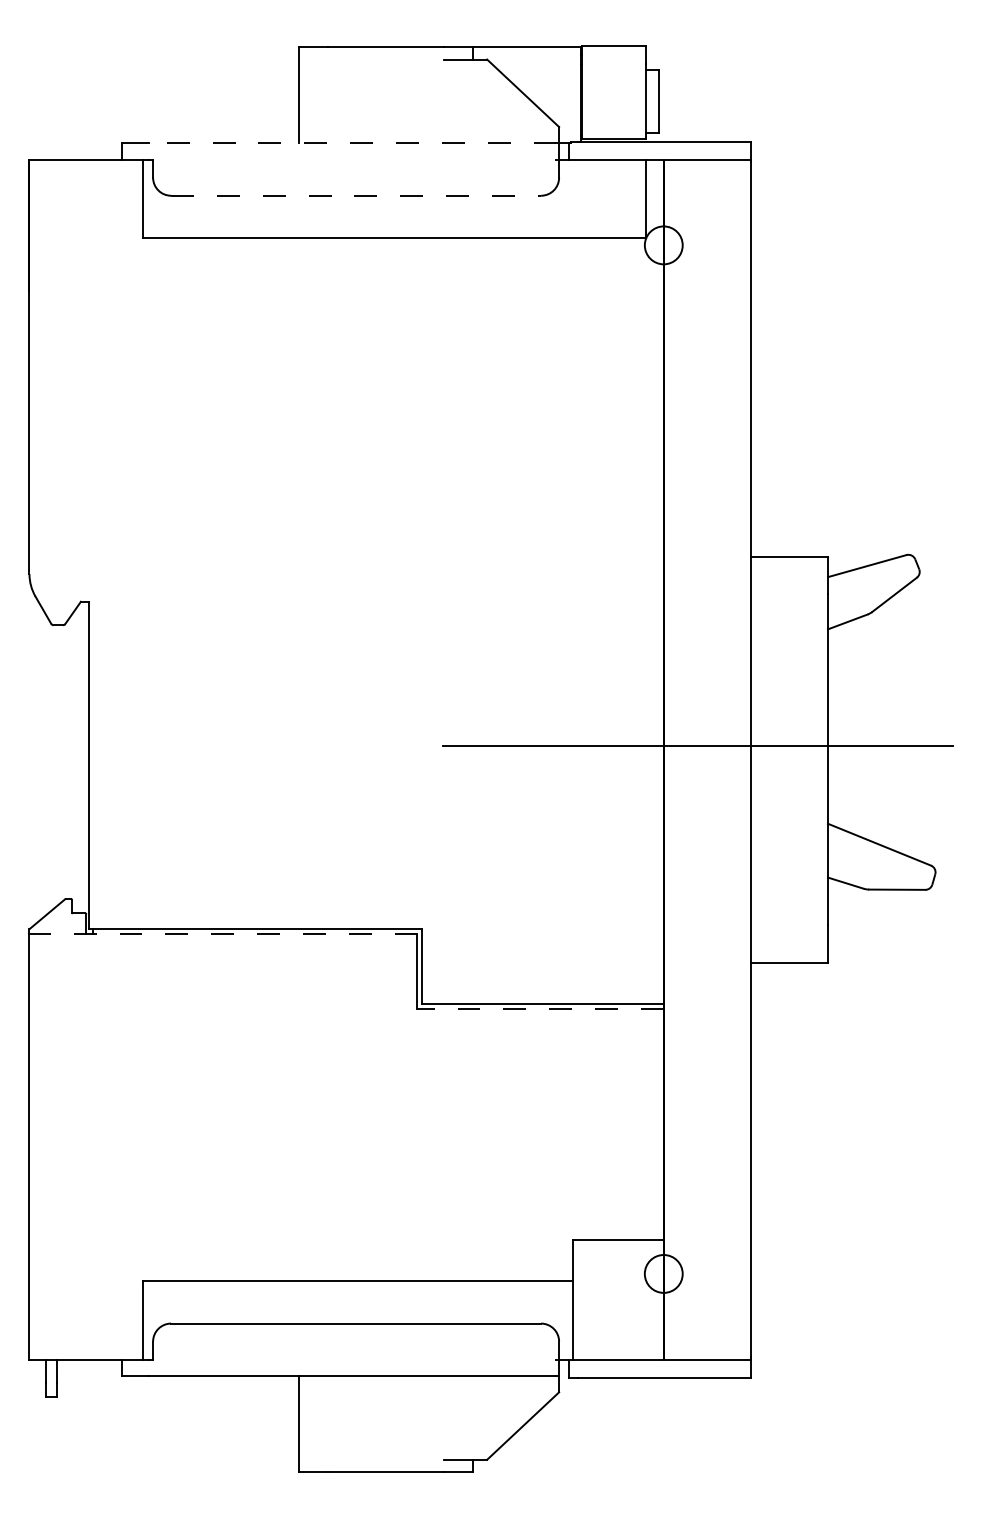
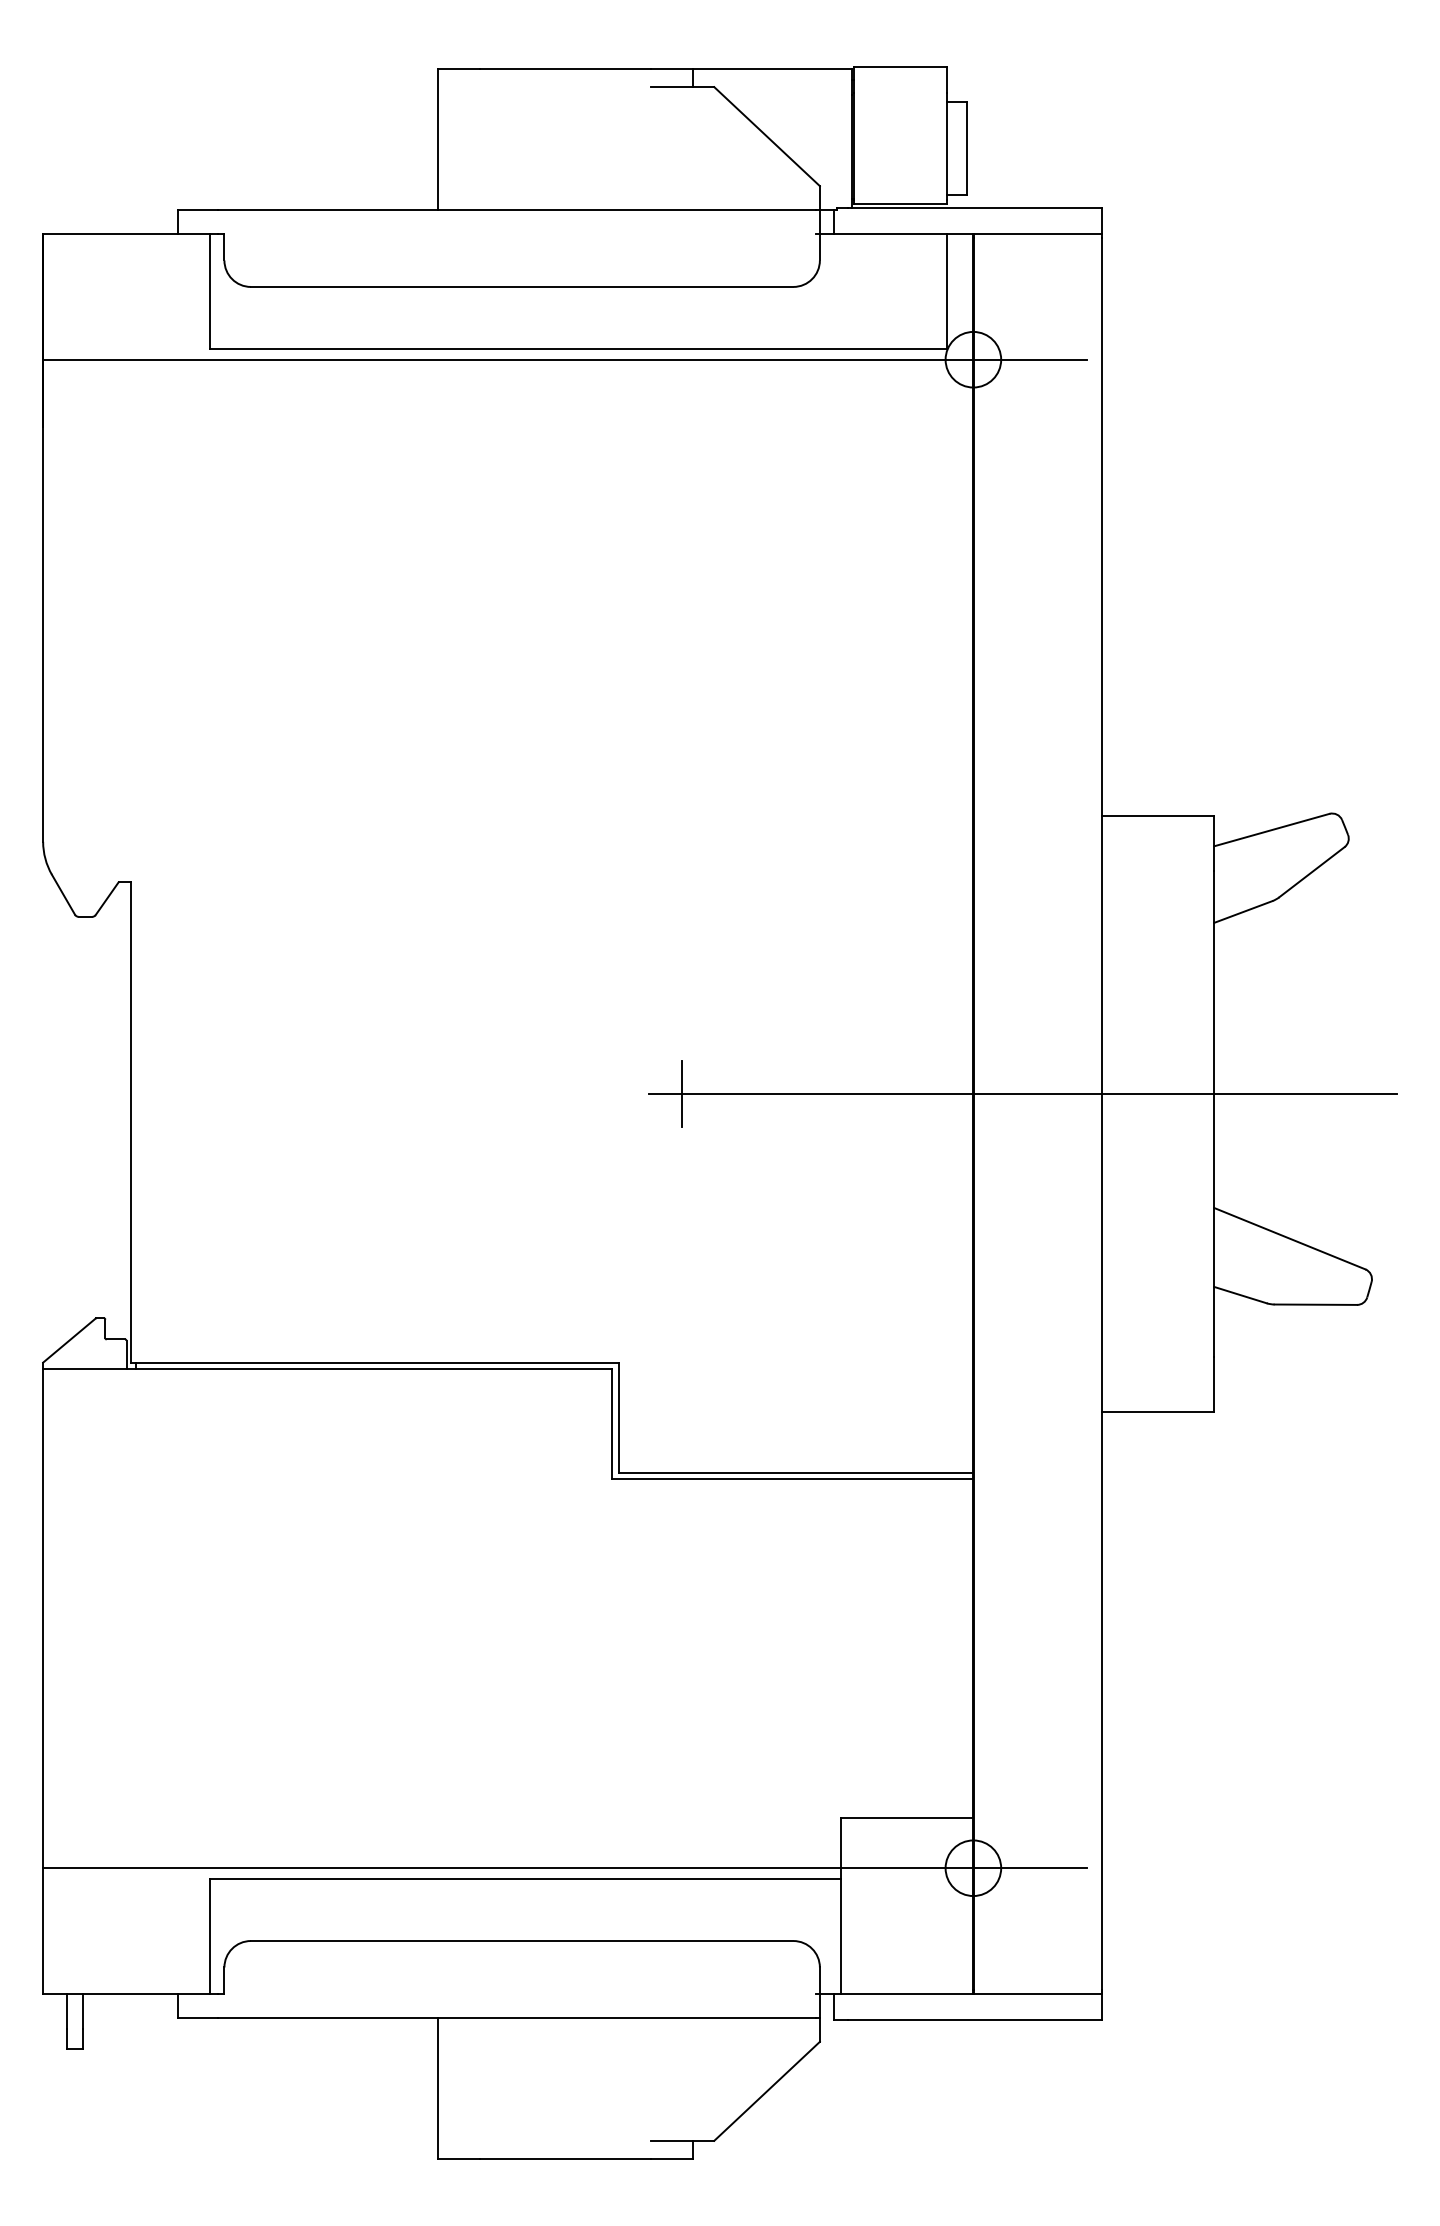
line: (352, 143) -> (516, 210), dashed -> solid
line: (356, 195) -> (522, 286), dashed -> solid
line: (385, 245) -> (565, 359), added
line: (465, 745) -> (682, 1093), added
line: (223, 933) -> (327, 1368), dashed -> solid
line: (540, 1008) -> (792, 1478), dashed -> solid
line: (385, 1273) -> (565, 1867), added

